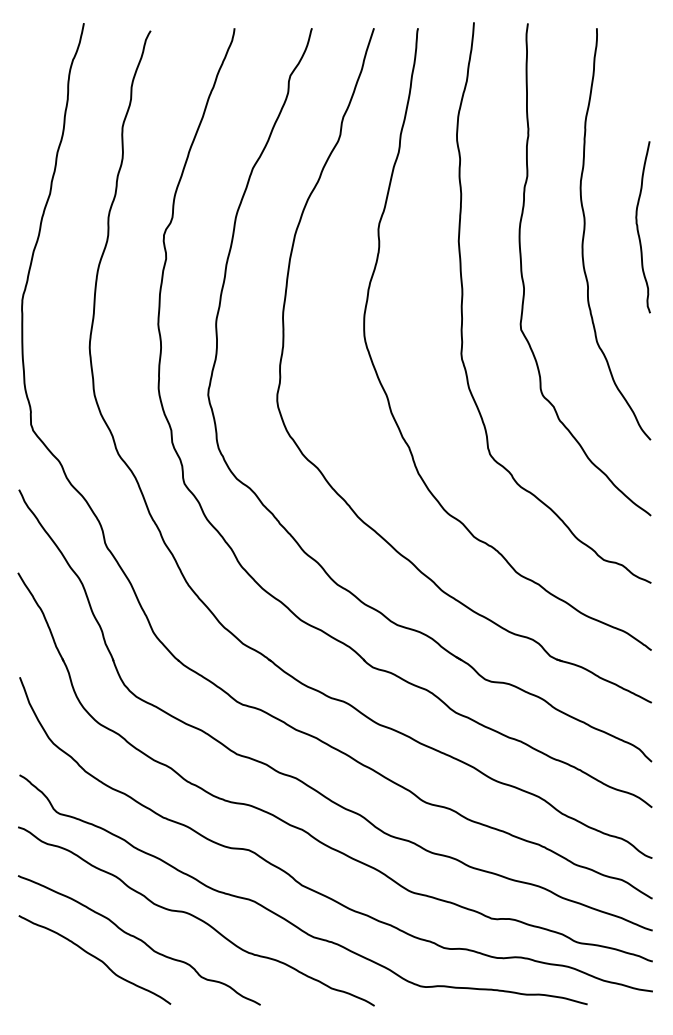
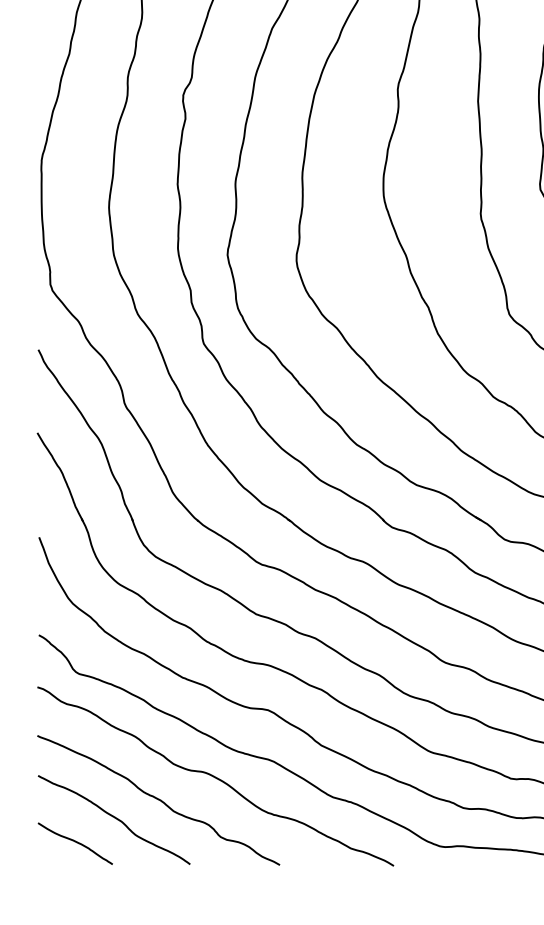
curve: (55, 982) -> (74, 842), added

